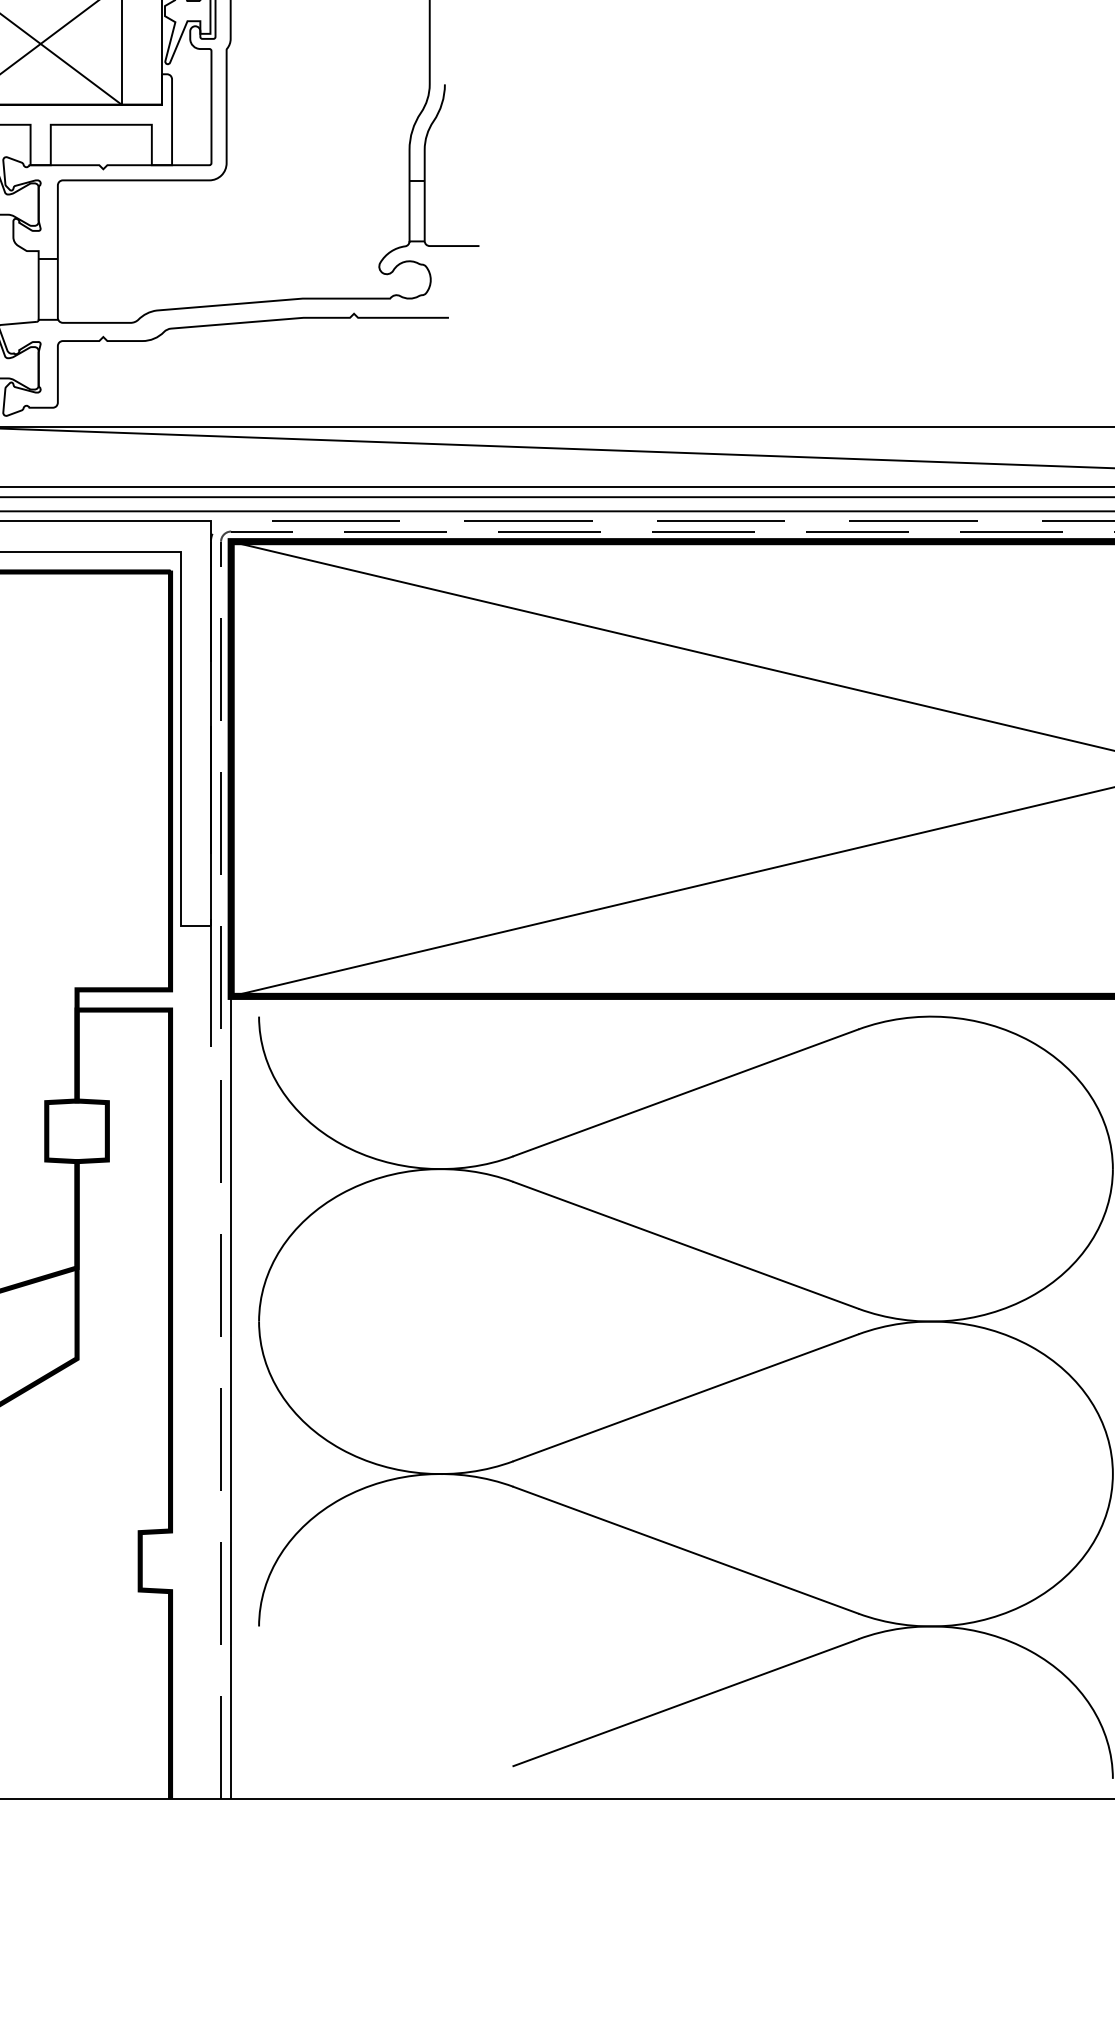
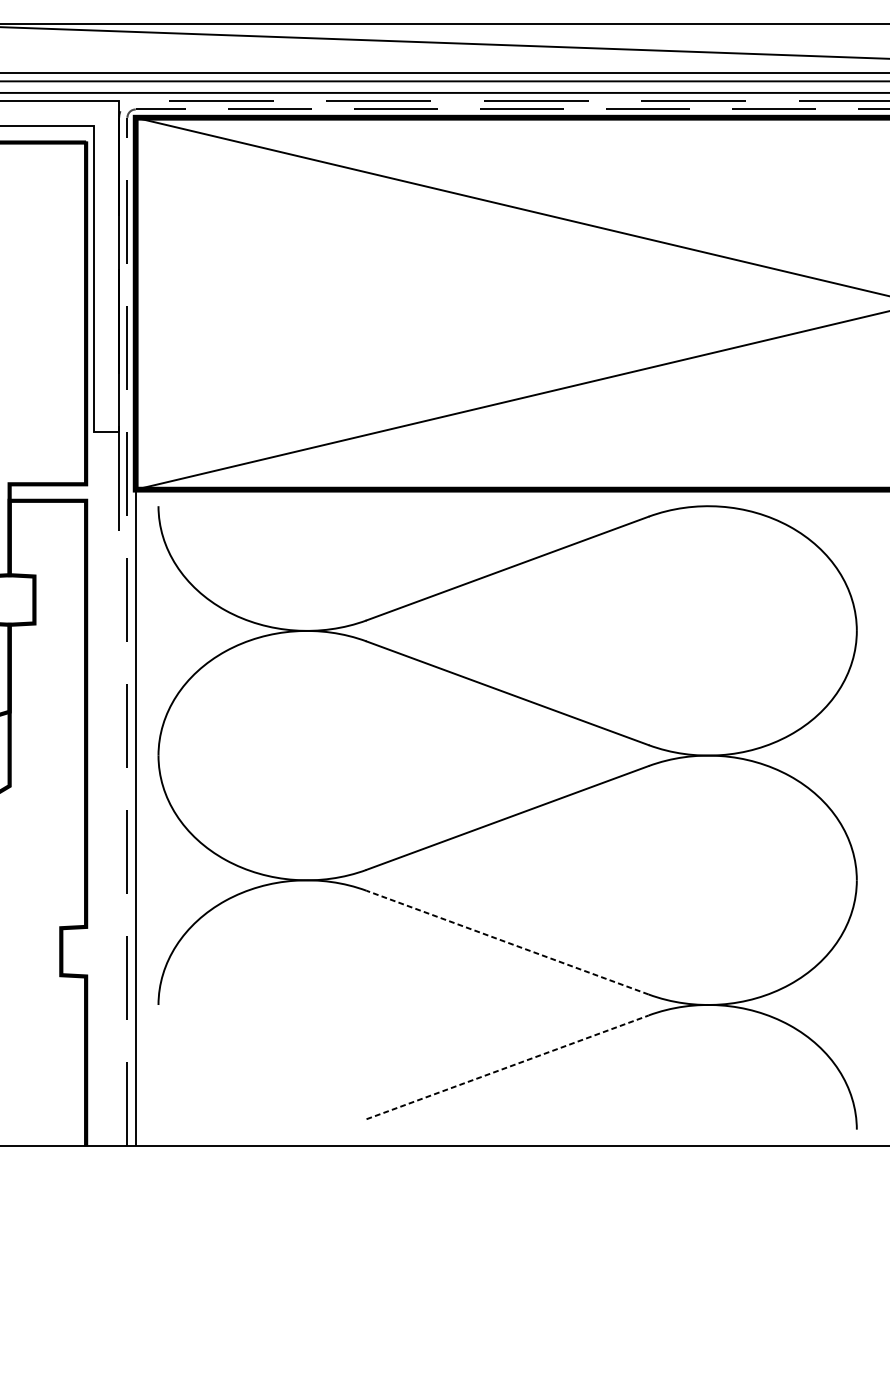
line: (685, 1550) -> (507, 942), solid -> dashed
line: (685, 1702) -> (507, 1067), solid -> dashed

